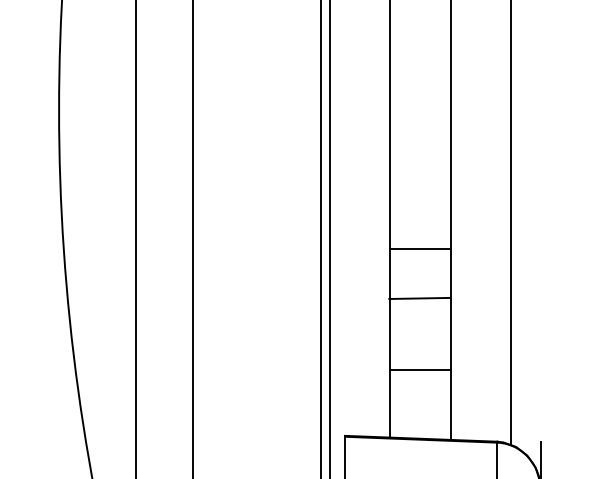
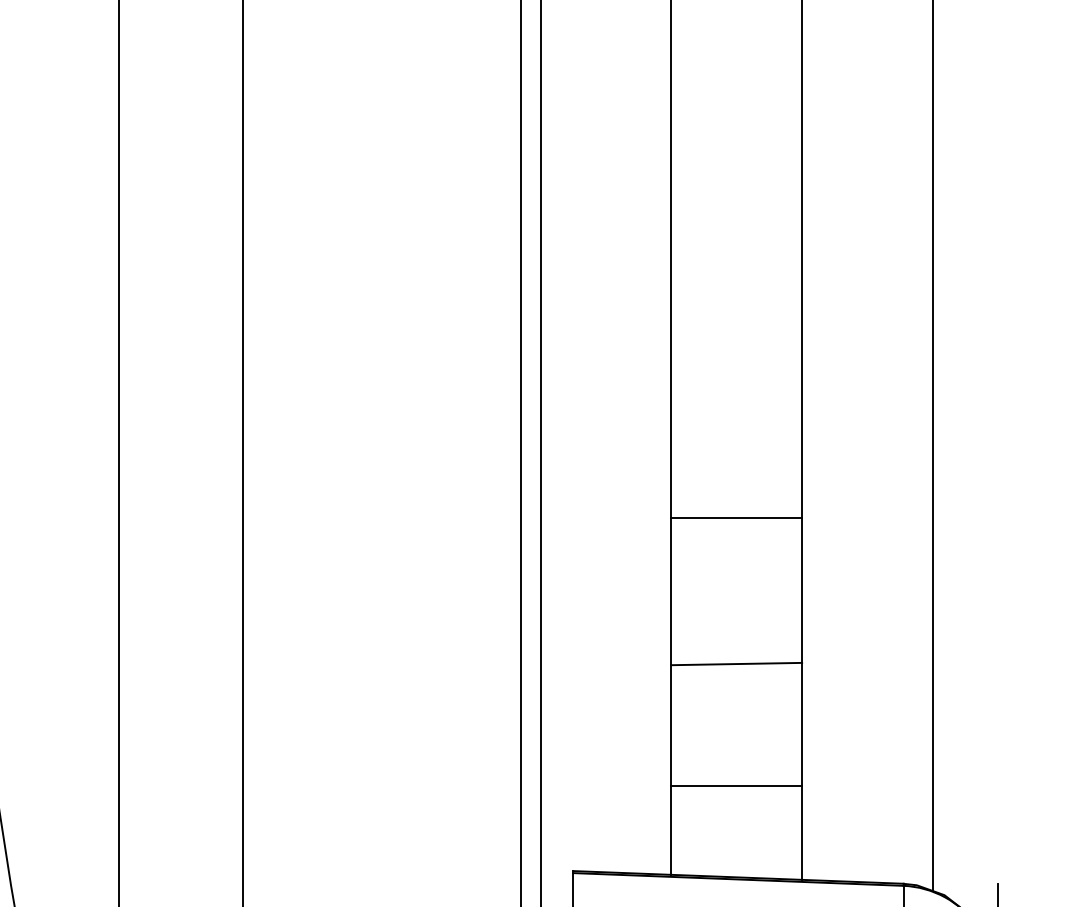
line: (420, 249) -> (736, 518), moved
line: (419, 297) -> (736, 661), moved
line: (420, 370) -> (736, 785), moved

